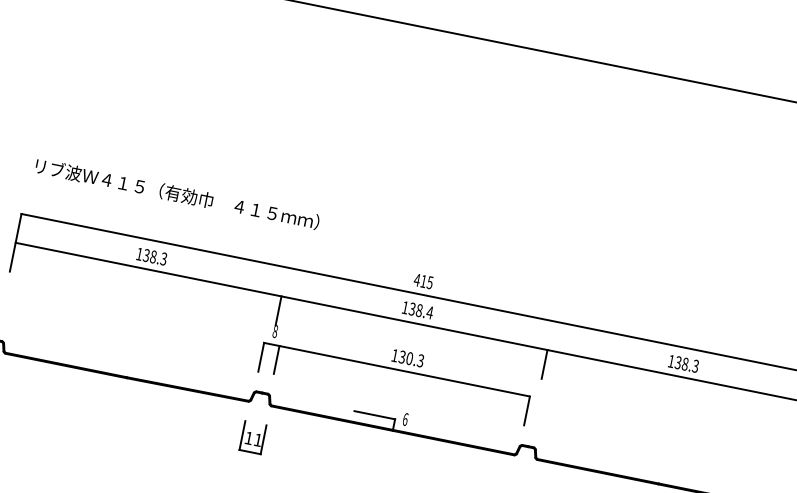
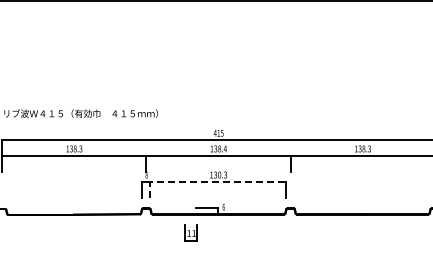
line: (390, 368) -> (210, 182), solid -> dashed
part: (251, 436) -> (190, 232), moved

